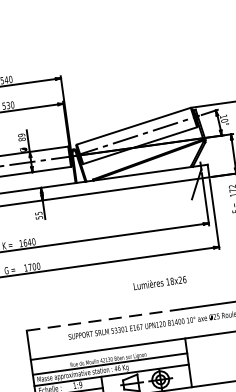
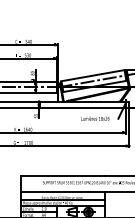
text: (160, 282) -> (95, 118), moved
line: (103, 320) -> (62, 176), dashed -> solid

